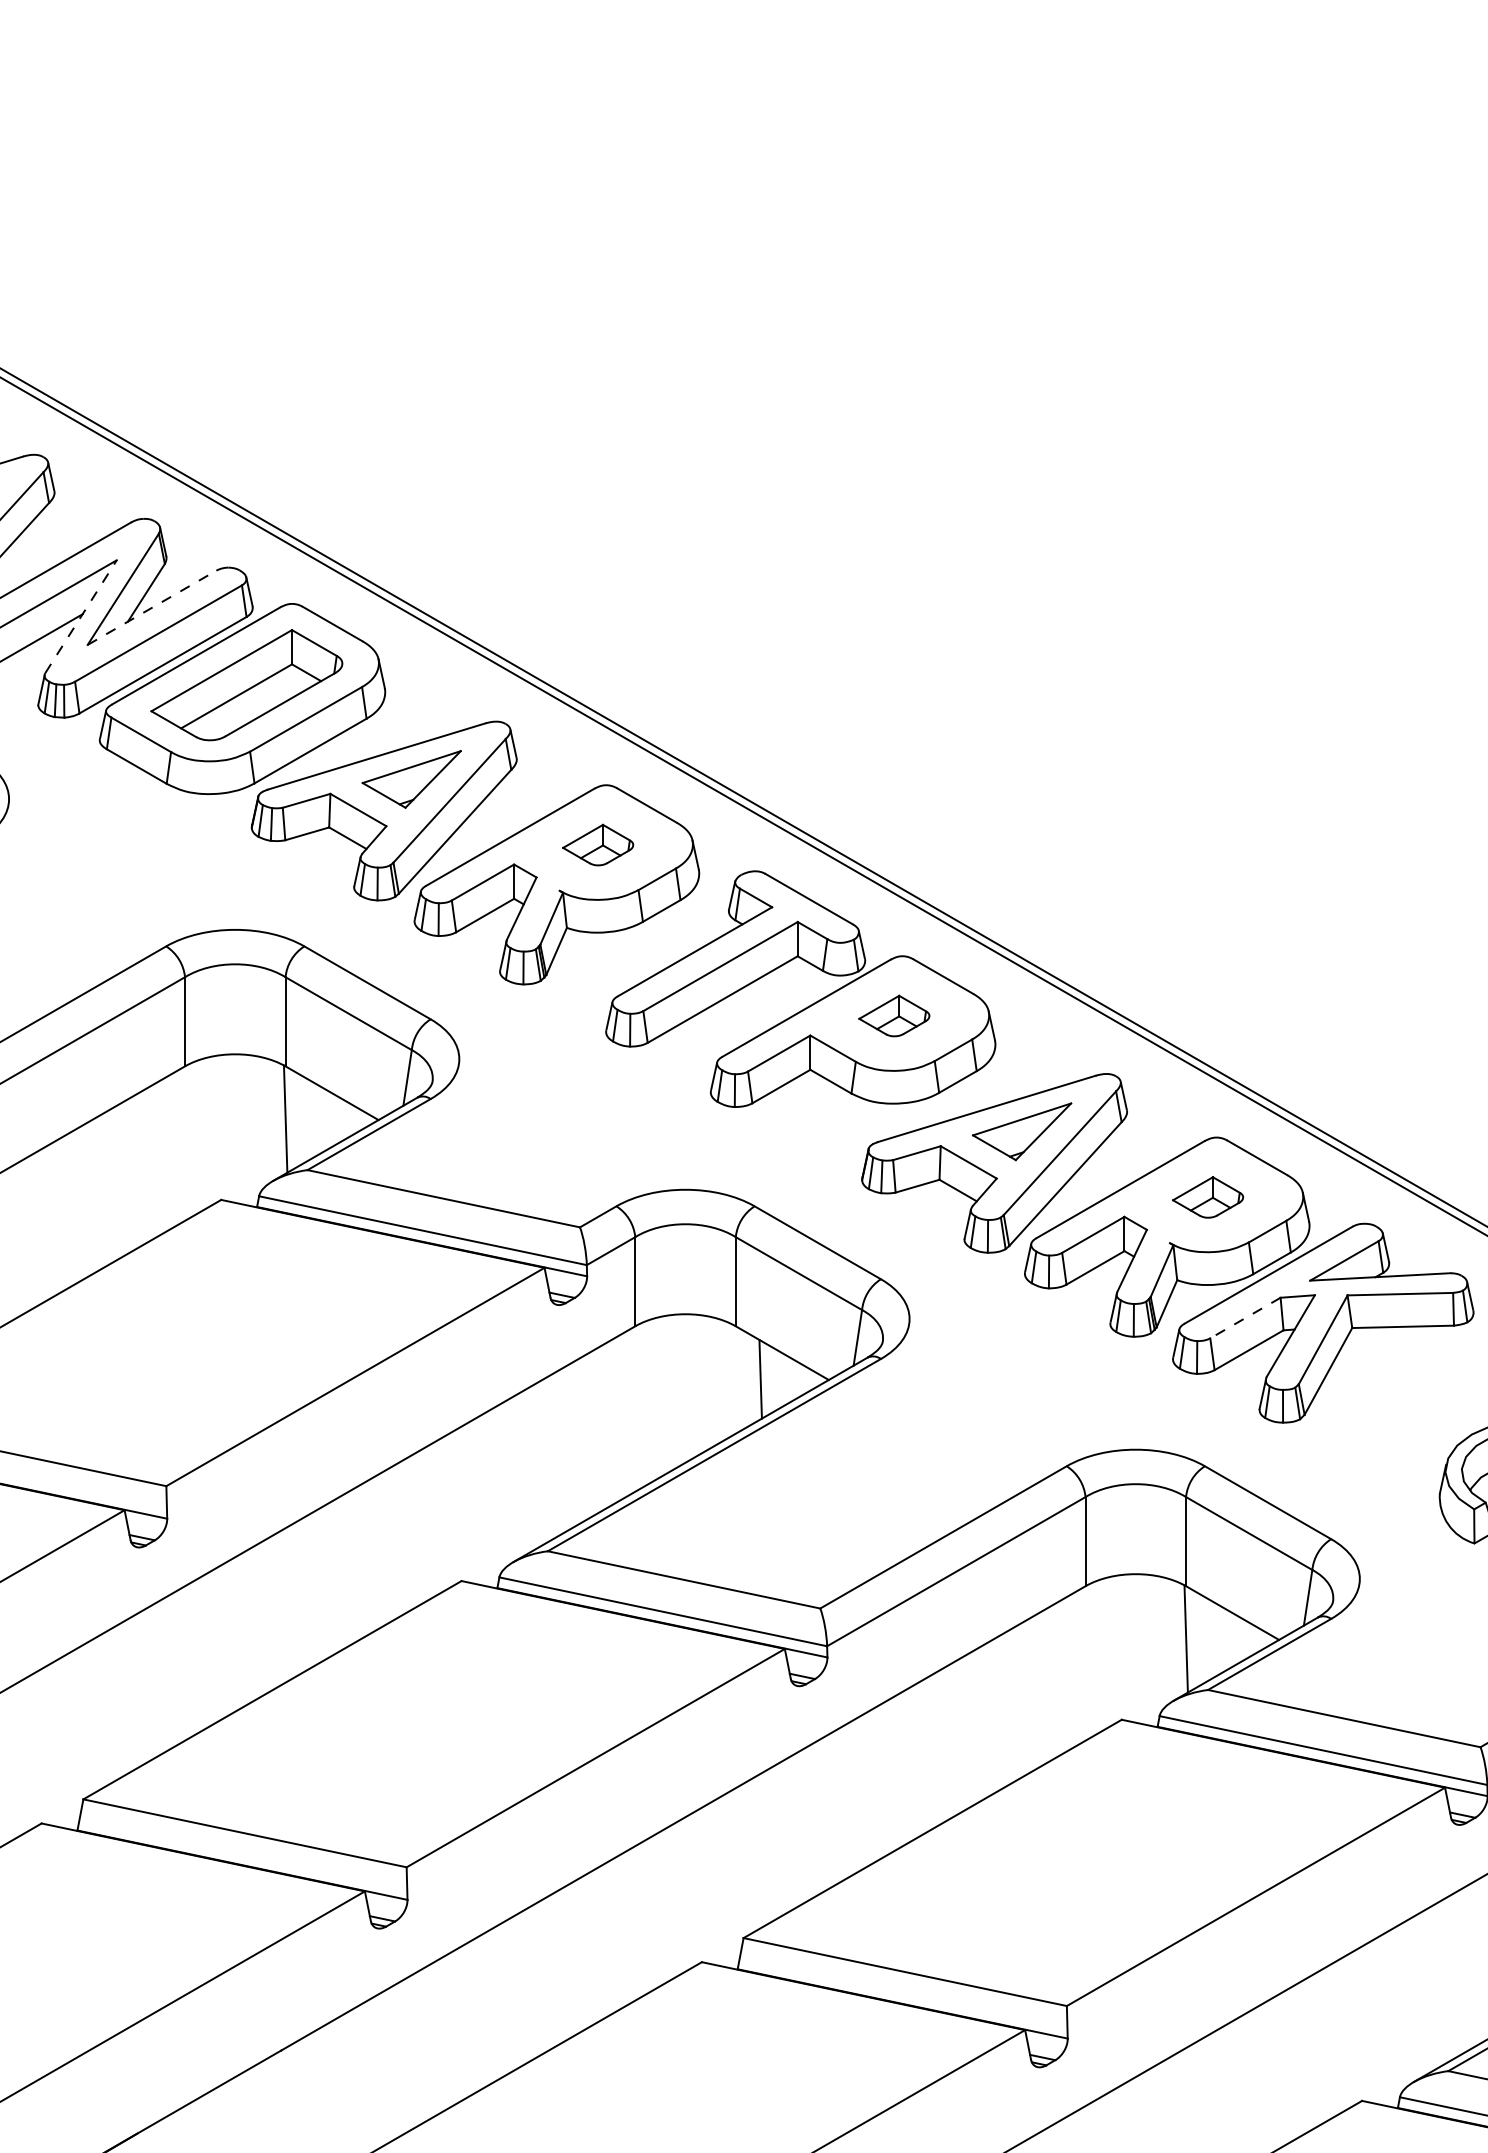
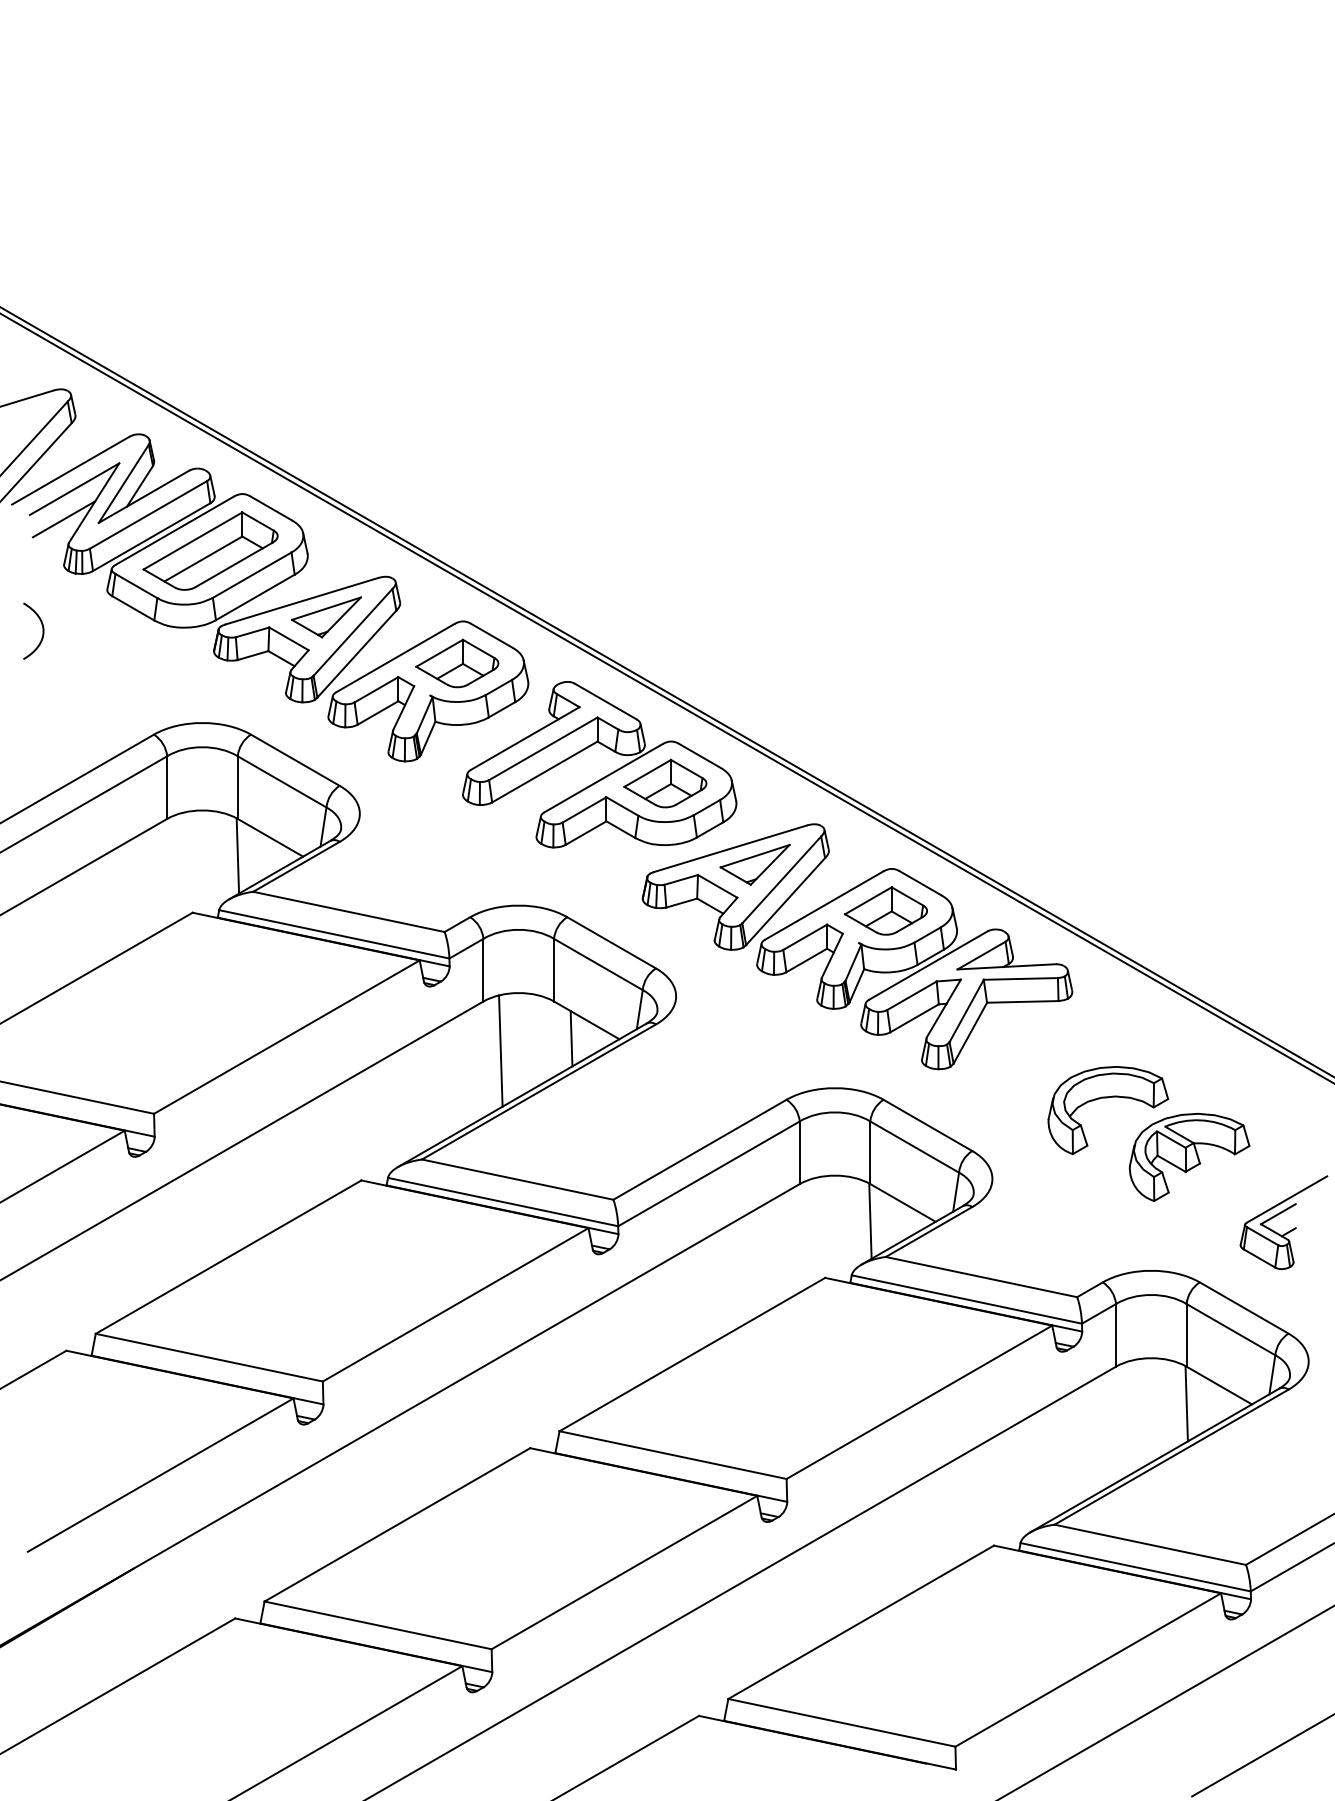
line: (152, 607) -> (144, 496), dashed -> solid
line: (81, 617) -> (94, 503), dashed -> solid
part: (598, 845) -> (457, 663), size x1.67
part: (894, 1015) -> (665, 783), size x1.67
part: (1207, 1196) -> (885, 910), size x1.67
line: (1246, 1317) -> (912, 995), dashed -> solid
line: (659, 1396) -> (500, 1050), added

